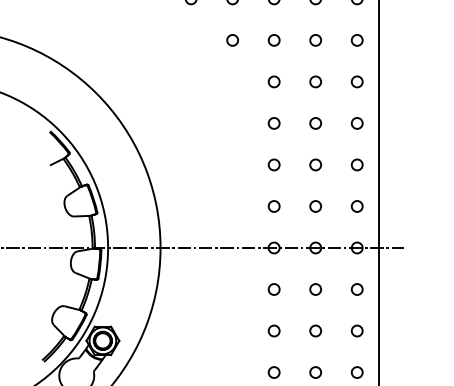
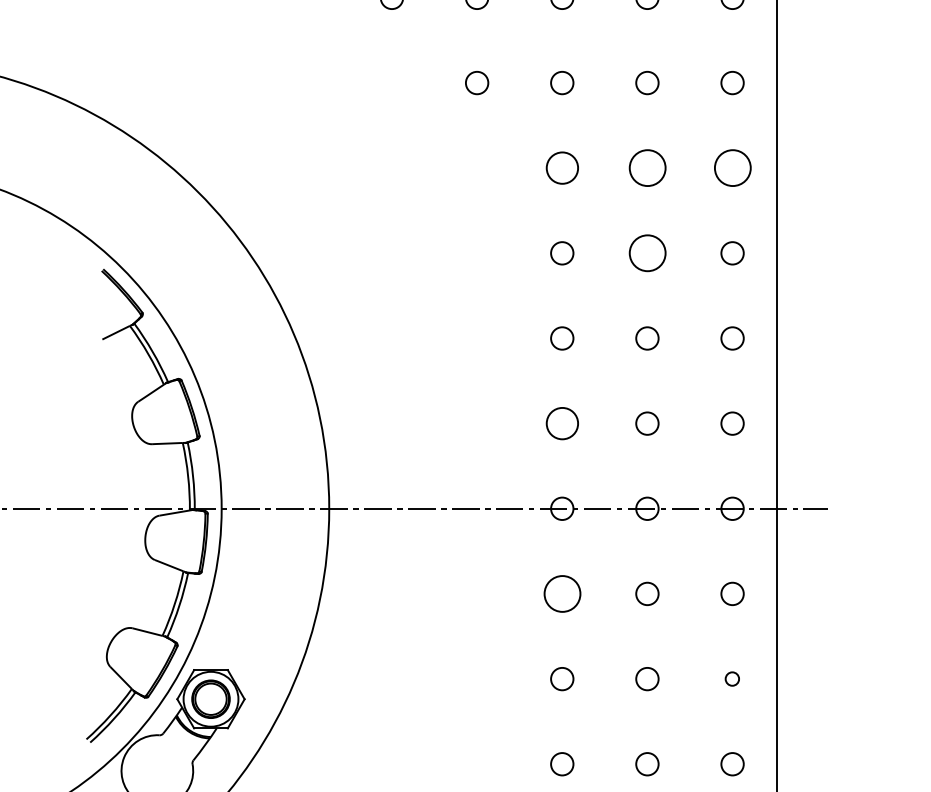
circle: (273, 81) -> (560, 167), size x1.4
circle: (315, 81) -> (647, 167), size x1.6
circle: (356, 81) -> (731, 167), size x1.6
circle: (315, 123) -> (647, 253), size x1.6
circle: (273, 206) -> (560, 423), size x1.4
circle: (273, 289) -> (560, 593), size x1.6
circle: (356, 330) -> (731, 677), size x0.6

